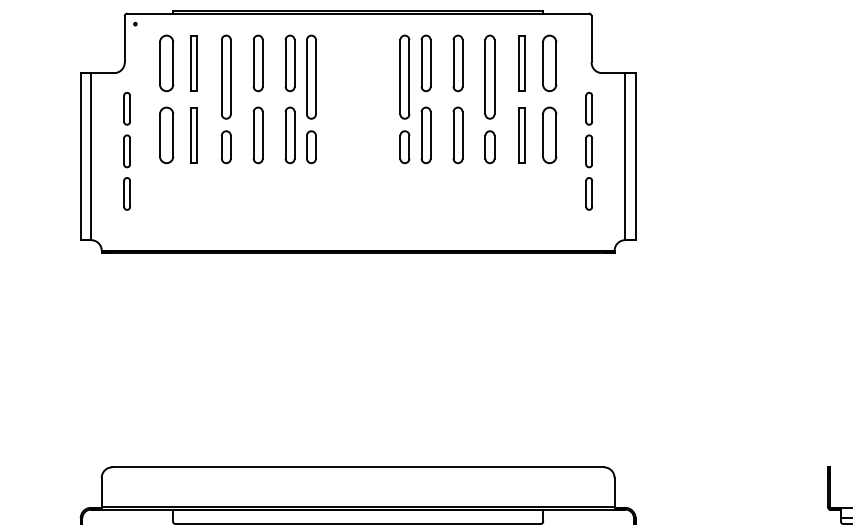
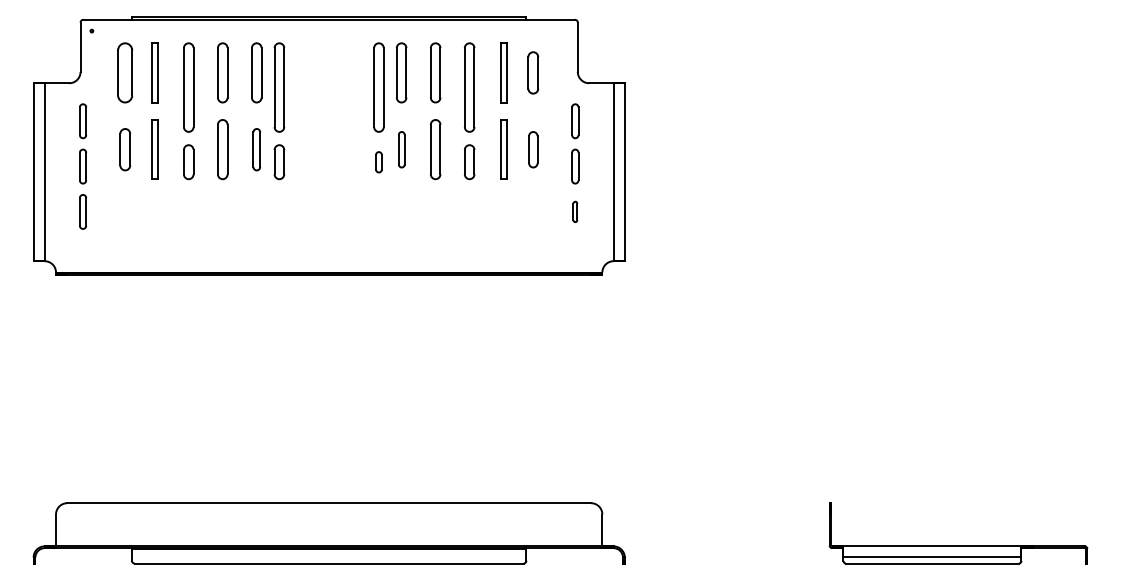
part: (549, 63) -> (533, 72), size x0.7
part: (166, 135) -> (125, 149), size x0.7
part: (289, 135) -> (256, 149), size x0.7
part: (426, 135) -> (401, 149), size x0.6
part: (549, 135) -> (533, 149), size x0.6
part: (404, 147) -> (378, 162), size x0.6
part: (589, 193) -> (575, 211), size x0.6

